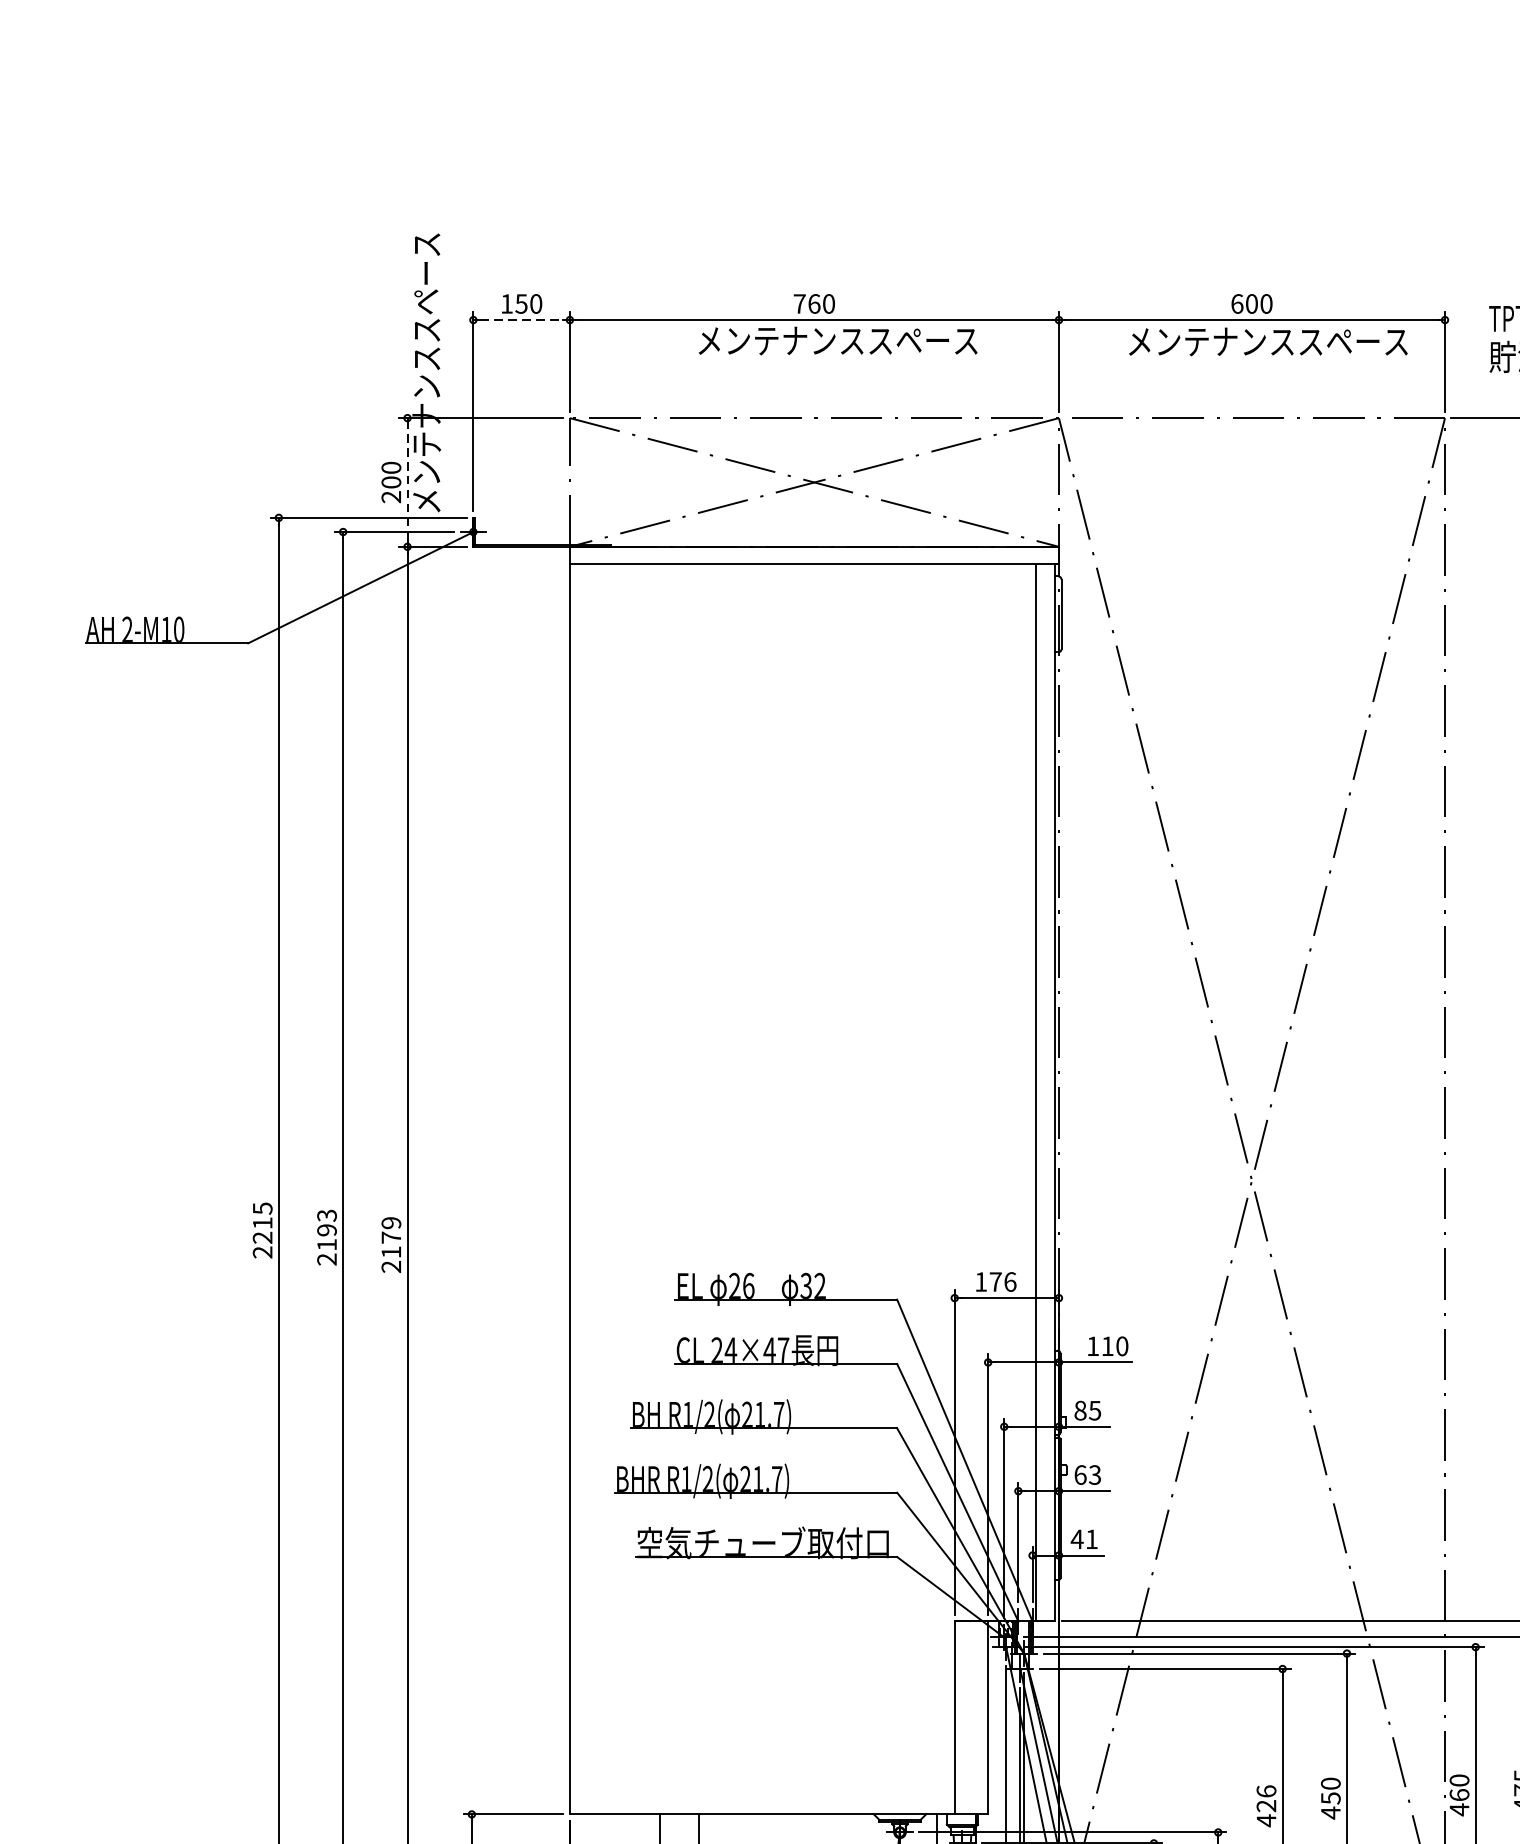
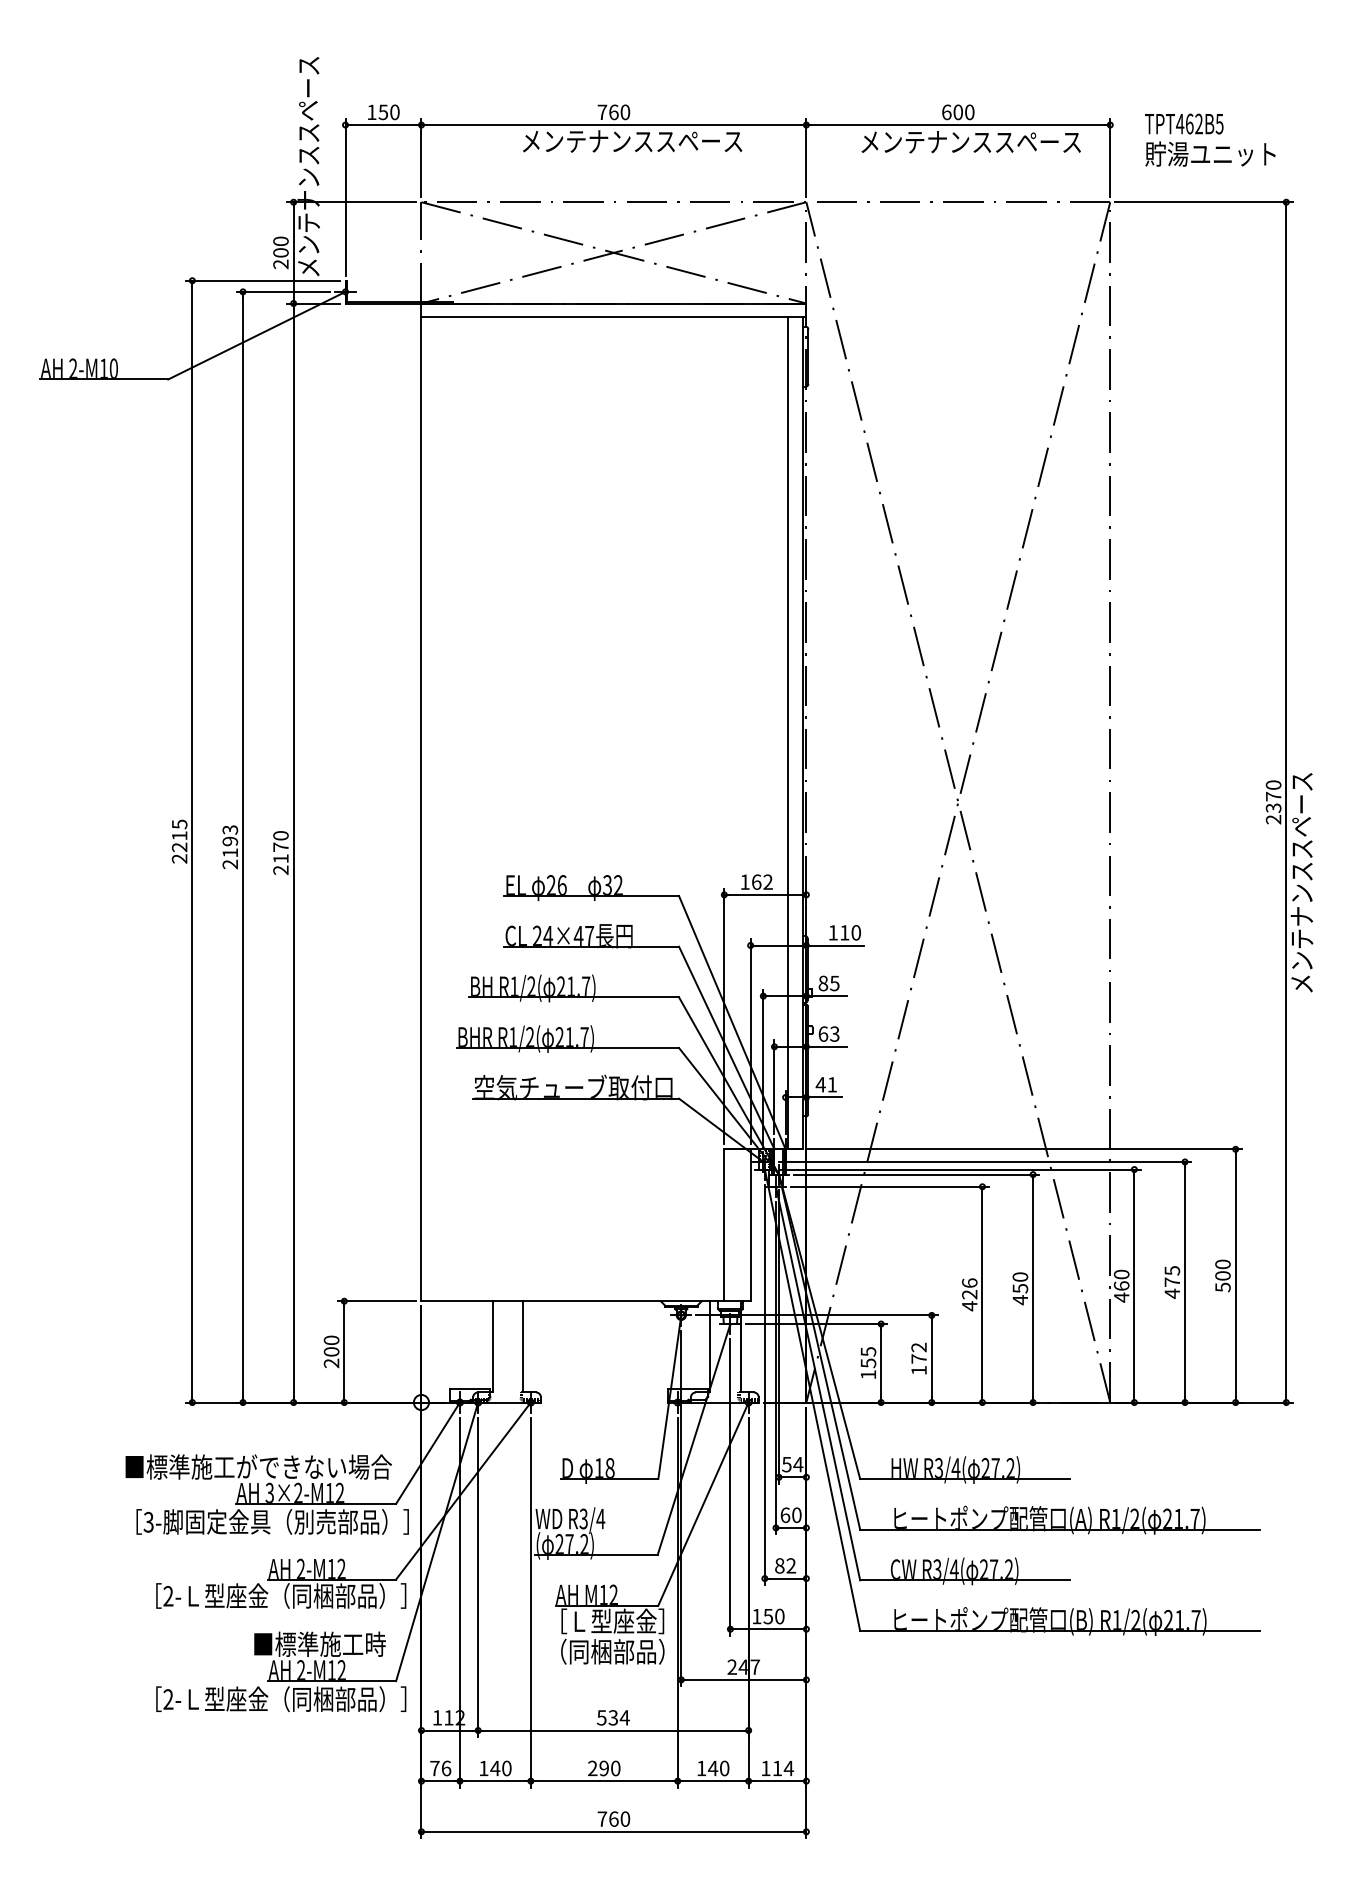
line: (521, 320) -> (383, 125), dashed -> solid
line: (407, 482) -> (293, 252), dashed -> solid
text: (390, 1222) -> (280, 835), 2179 -> 2170
text: (1003, 1281) -> (762, 881), 176 -> 162

